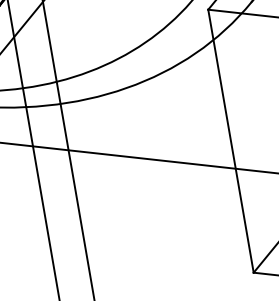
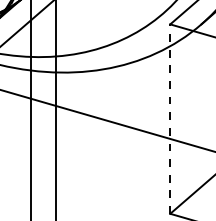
line: (231, 141) -> (170, 119), solid -> dashed

